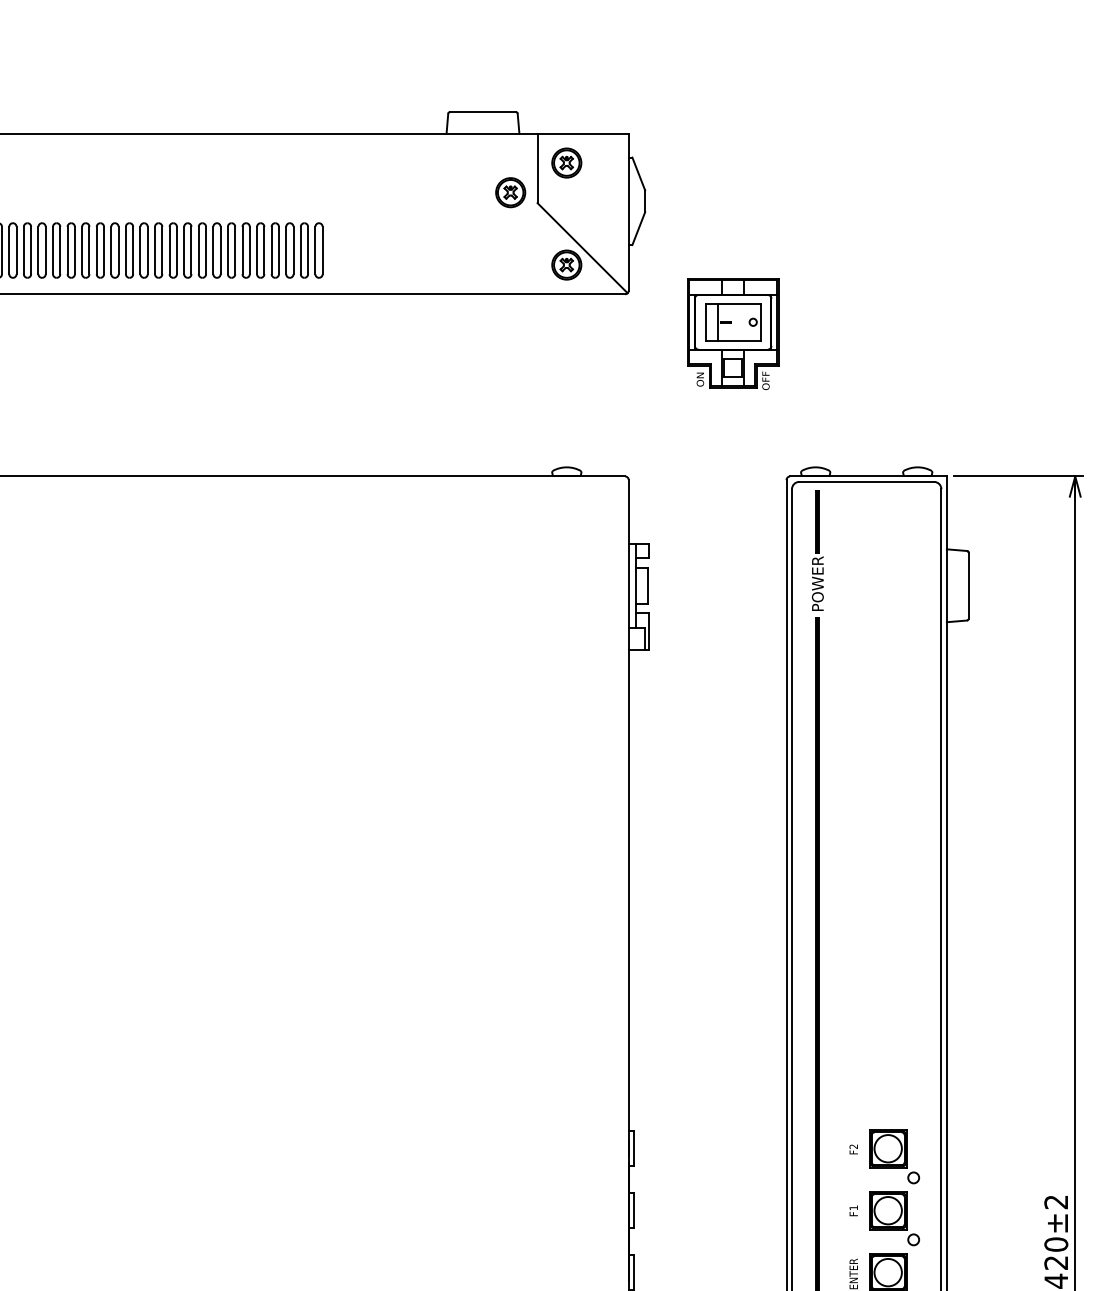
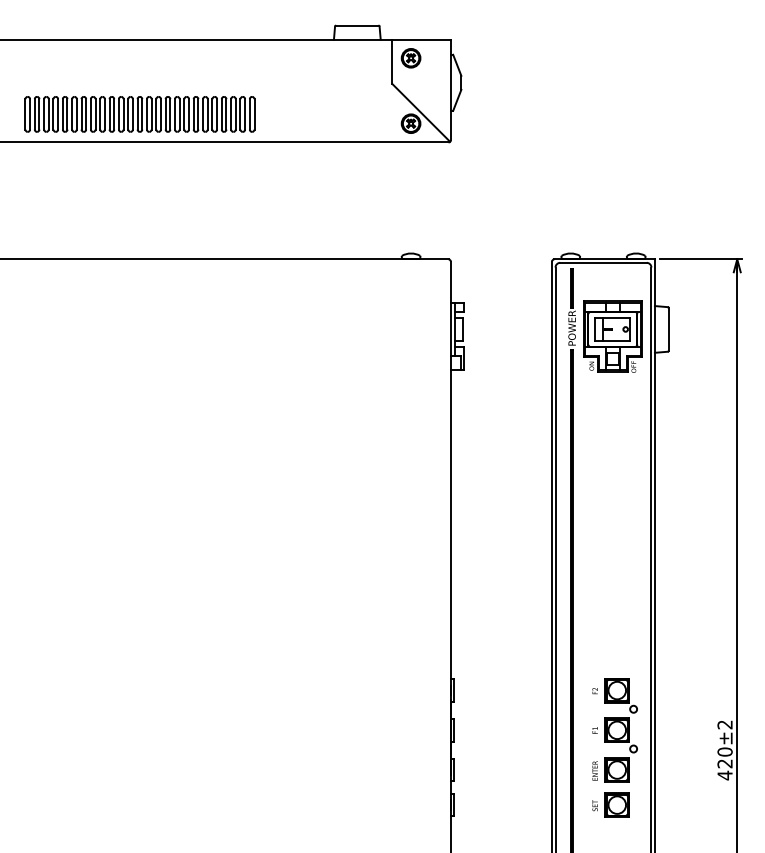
part: (509, 193) -> (374, 77), removed
part: (732, 333) -> (612, 336), moved

